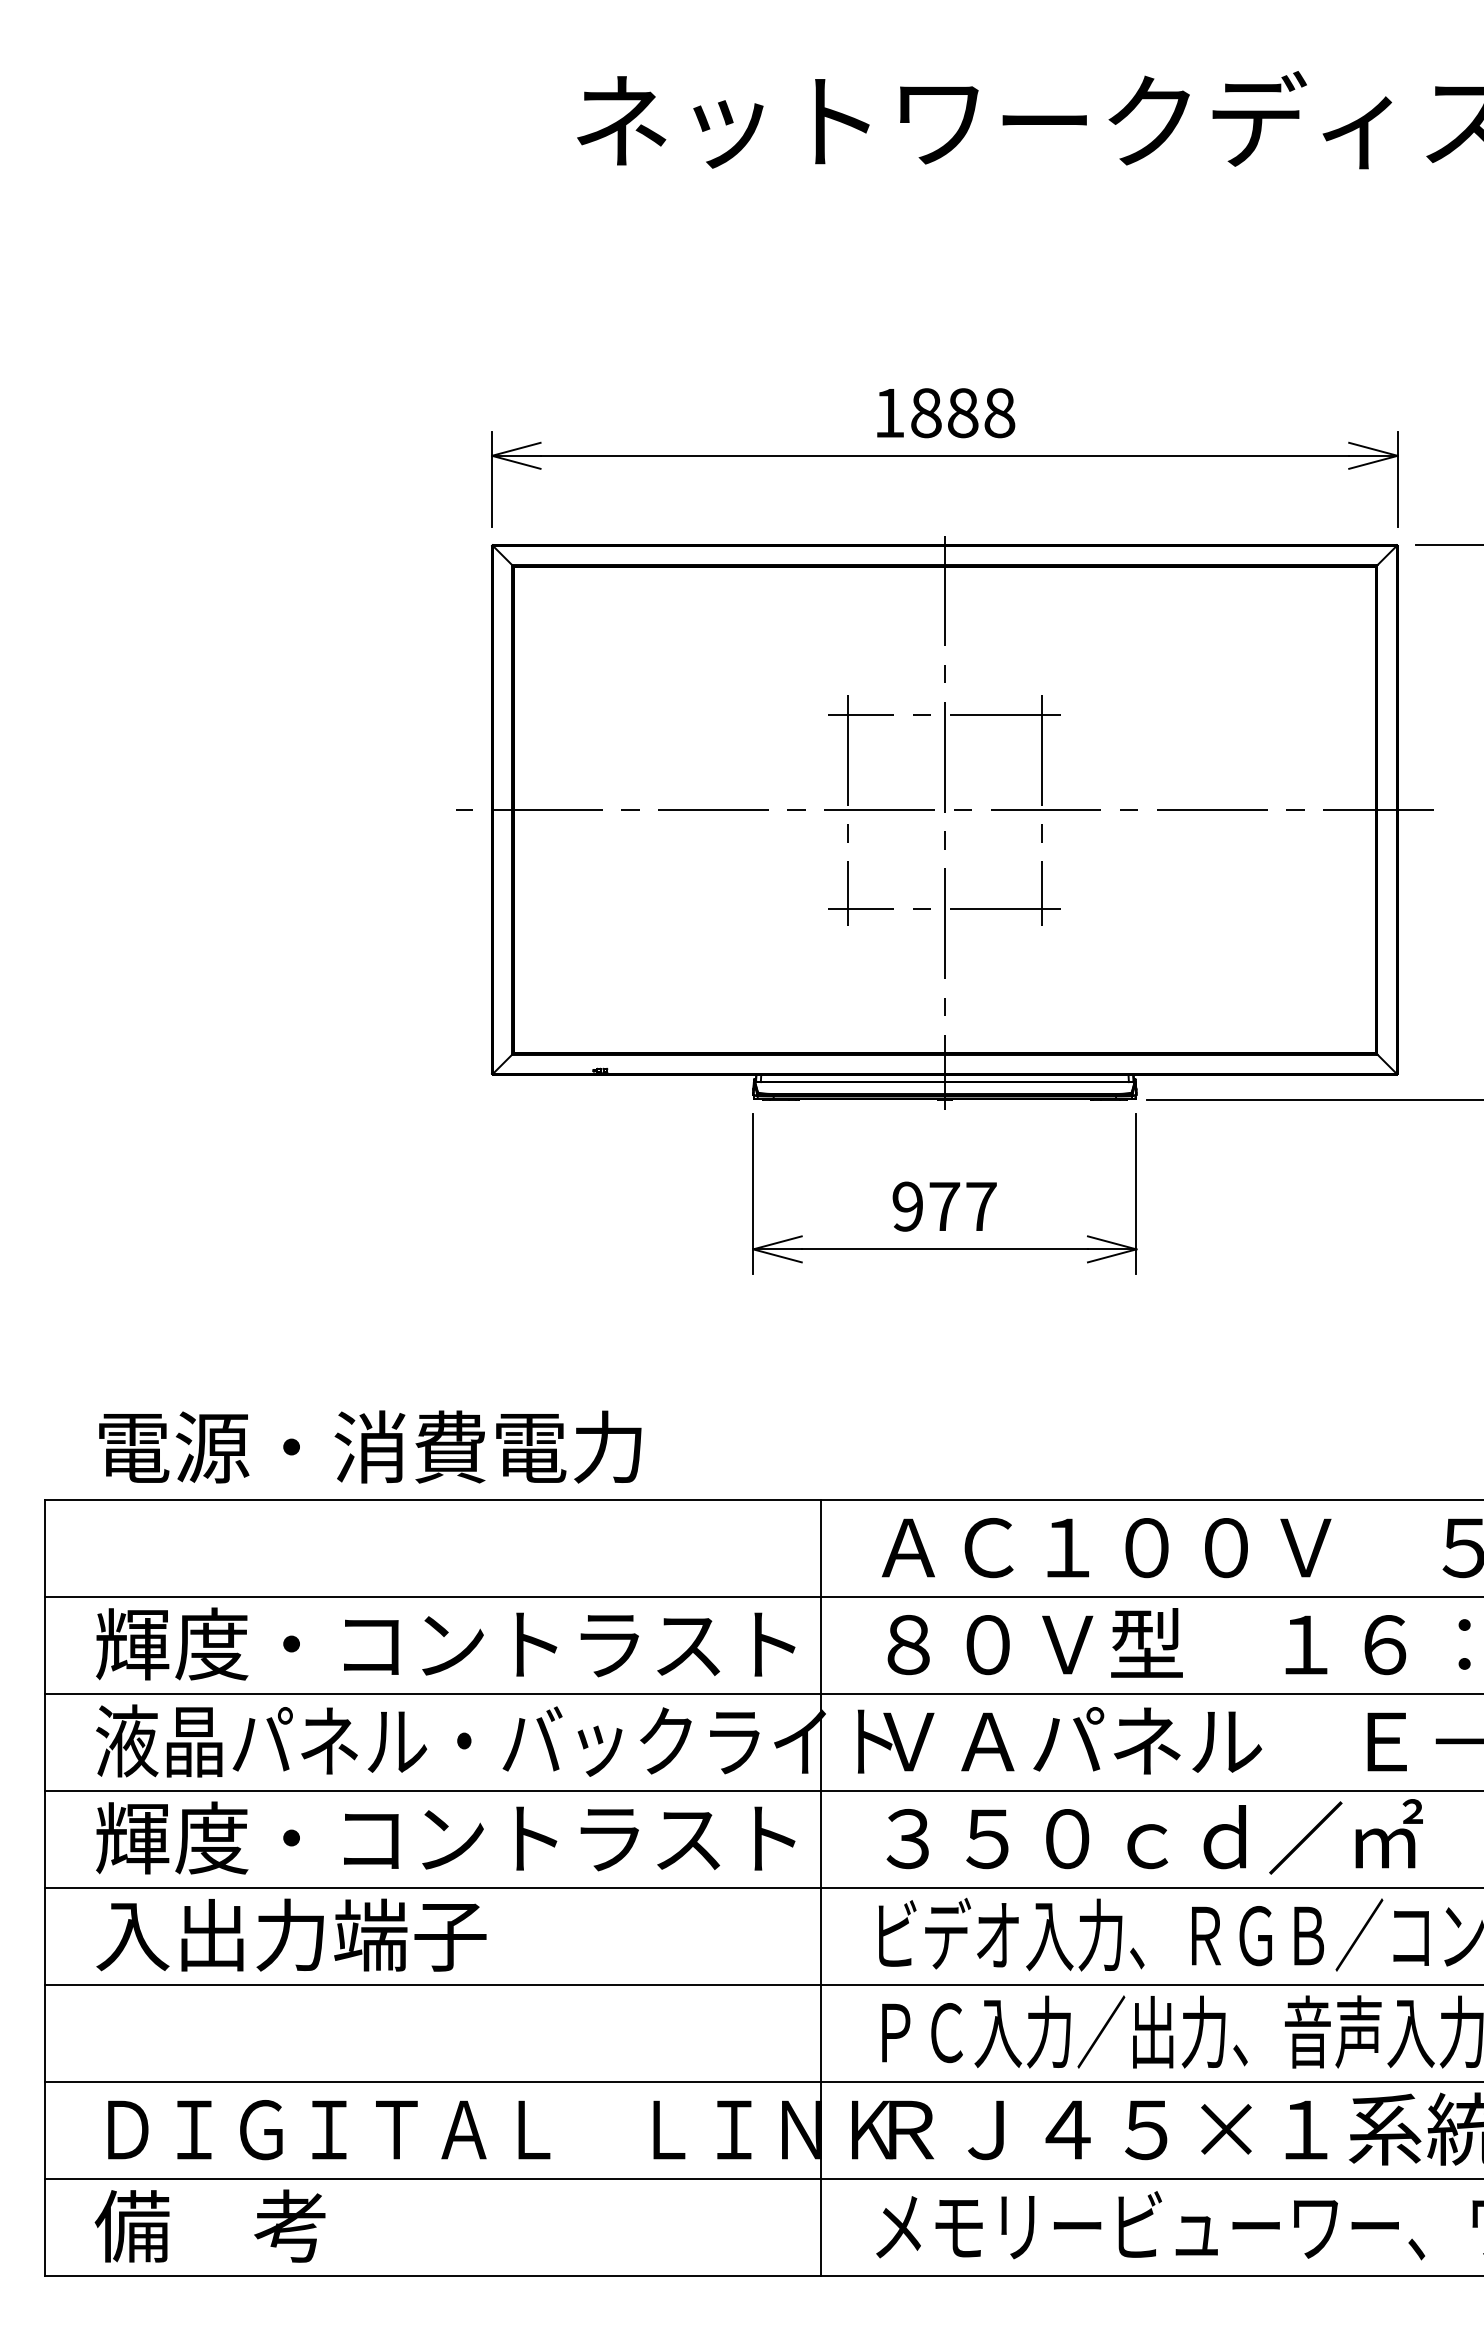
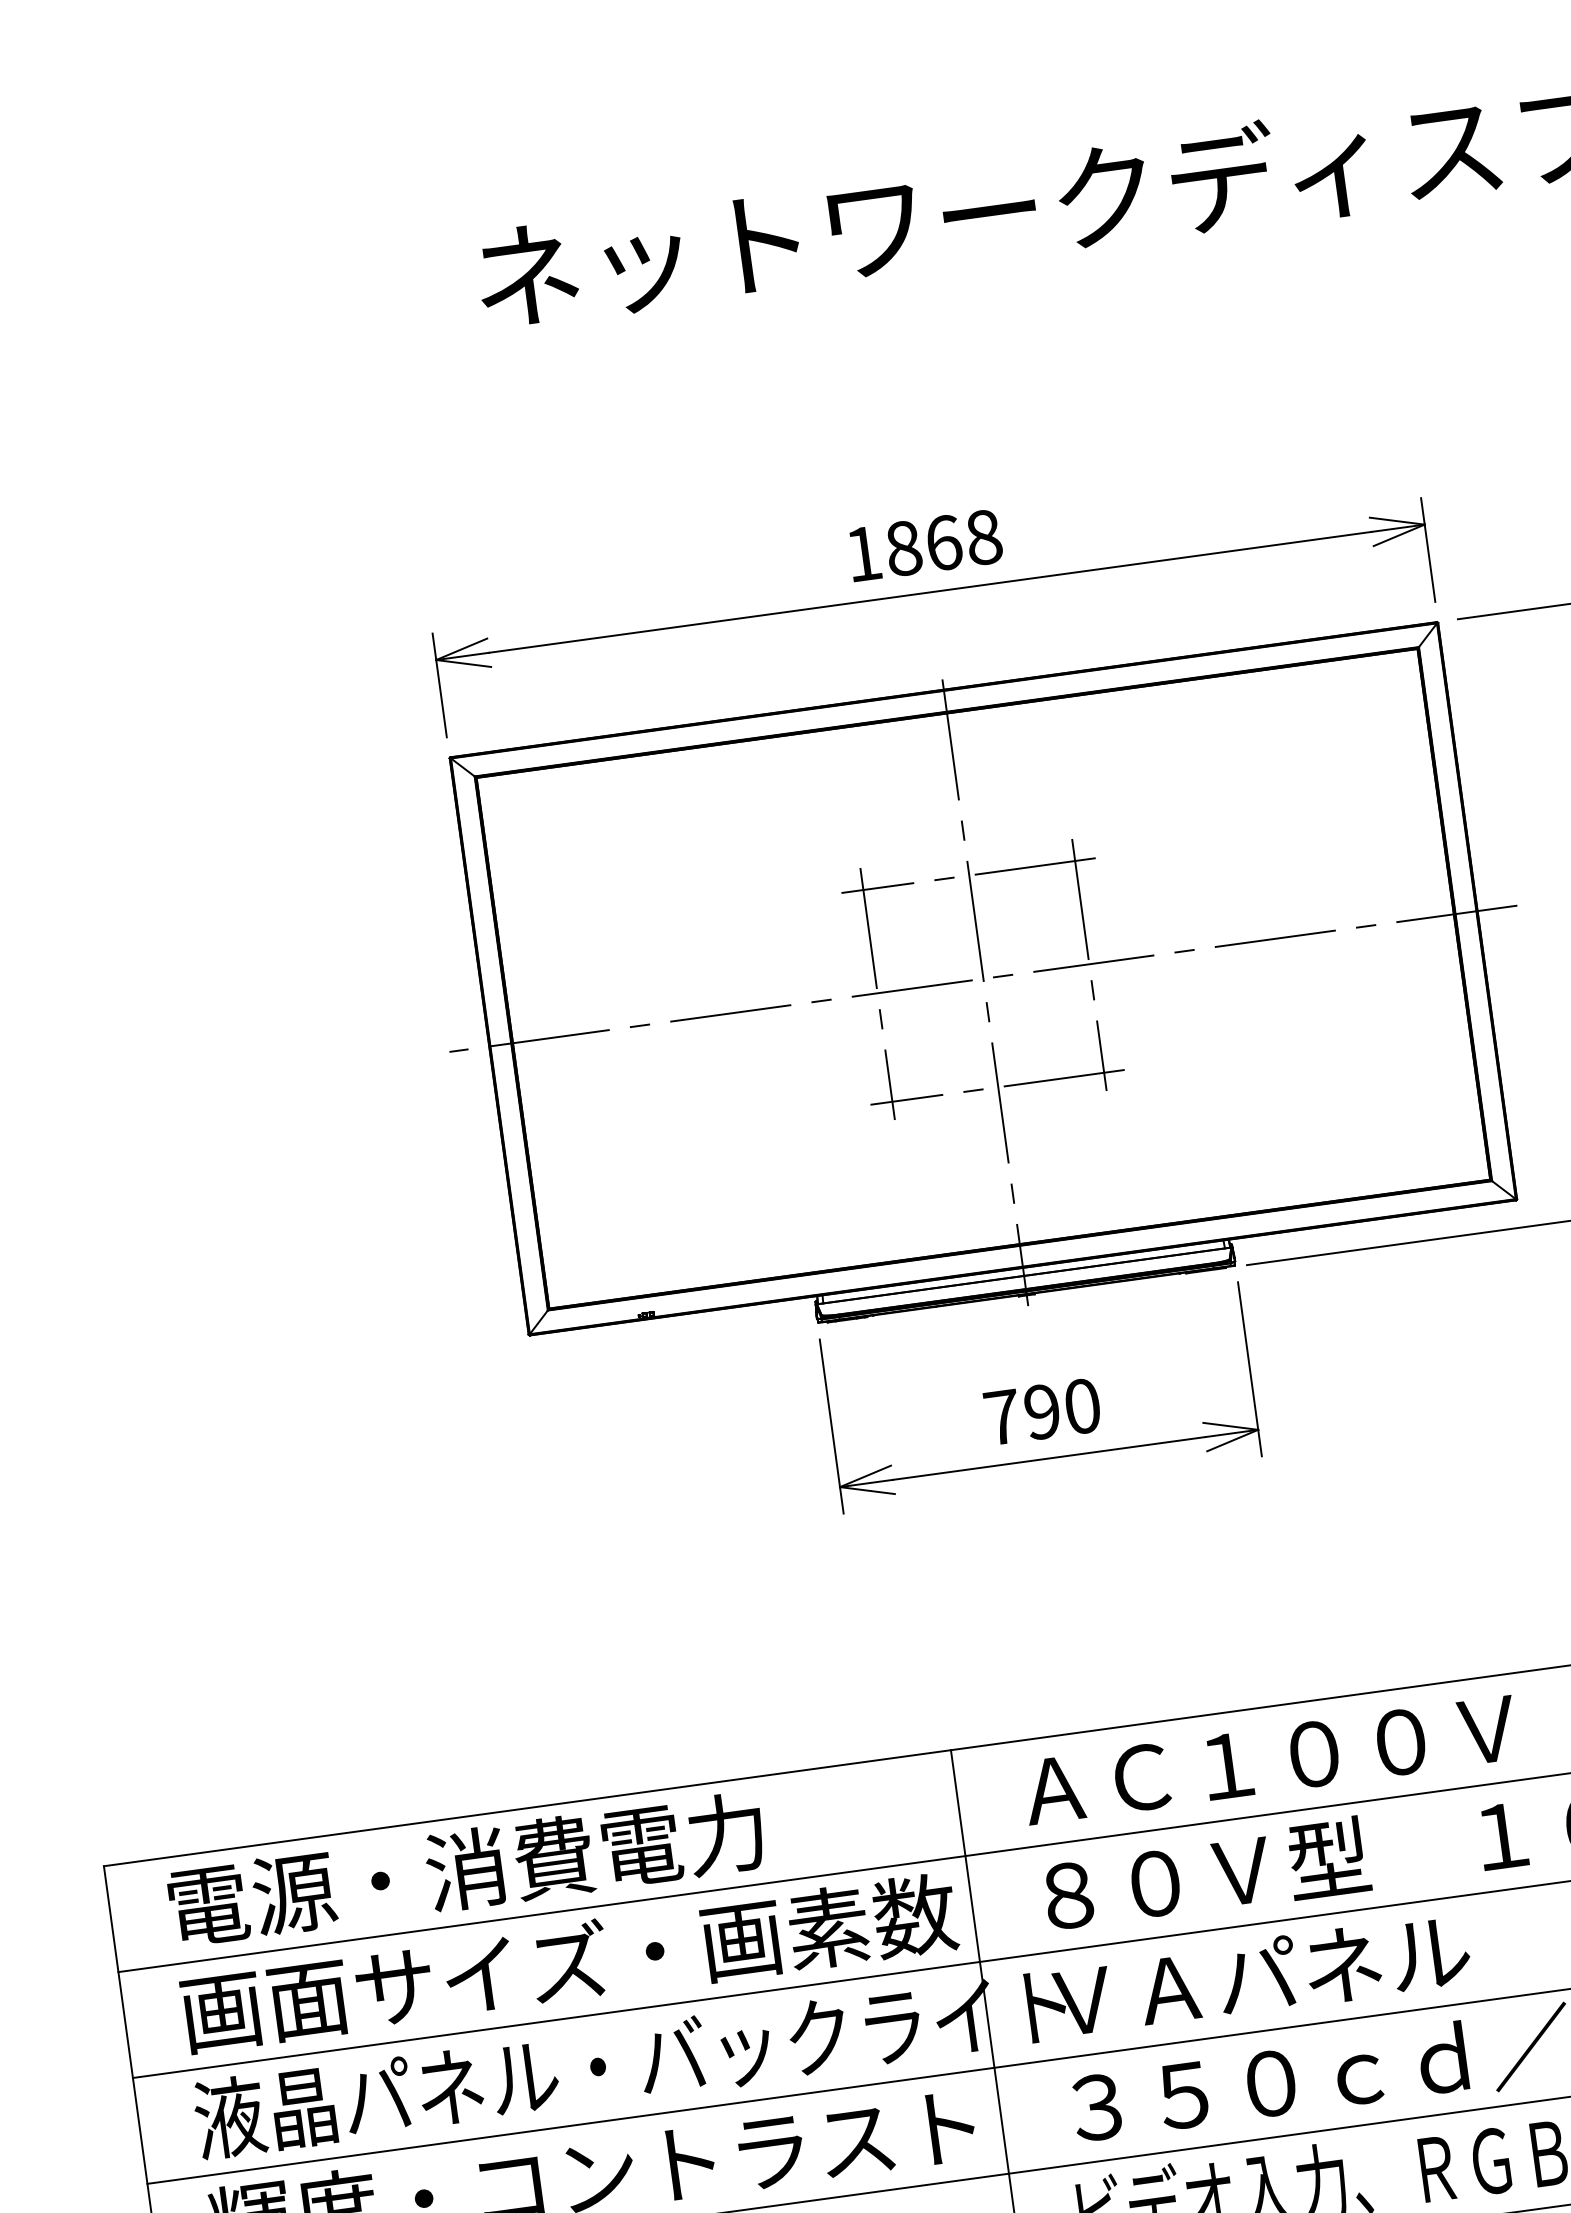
text: (963, 413) -> (944, 543), 1888 -> 1868
text: (944, 1206) -> (1042, 1411), 977 -> 790
text: (370, 1446) -> (466, 1868), moved
text: (450, 1643) -> (568, 1962), 輝度・コントラスト -> 画面サイズ・画素数

